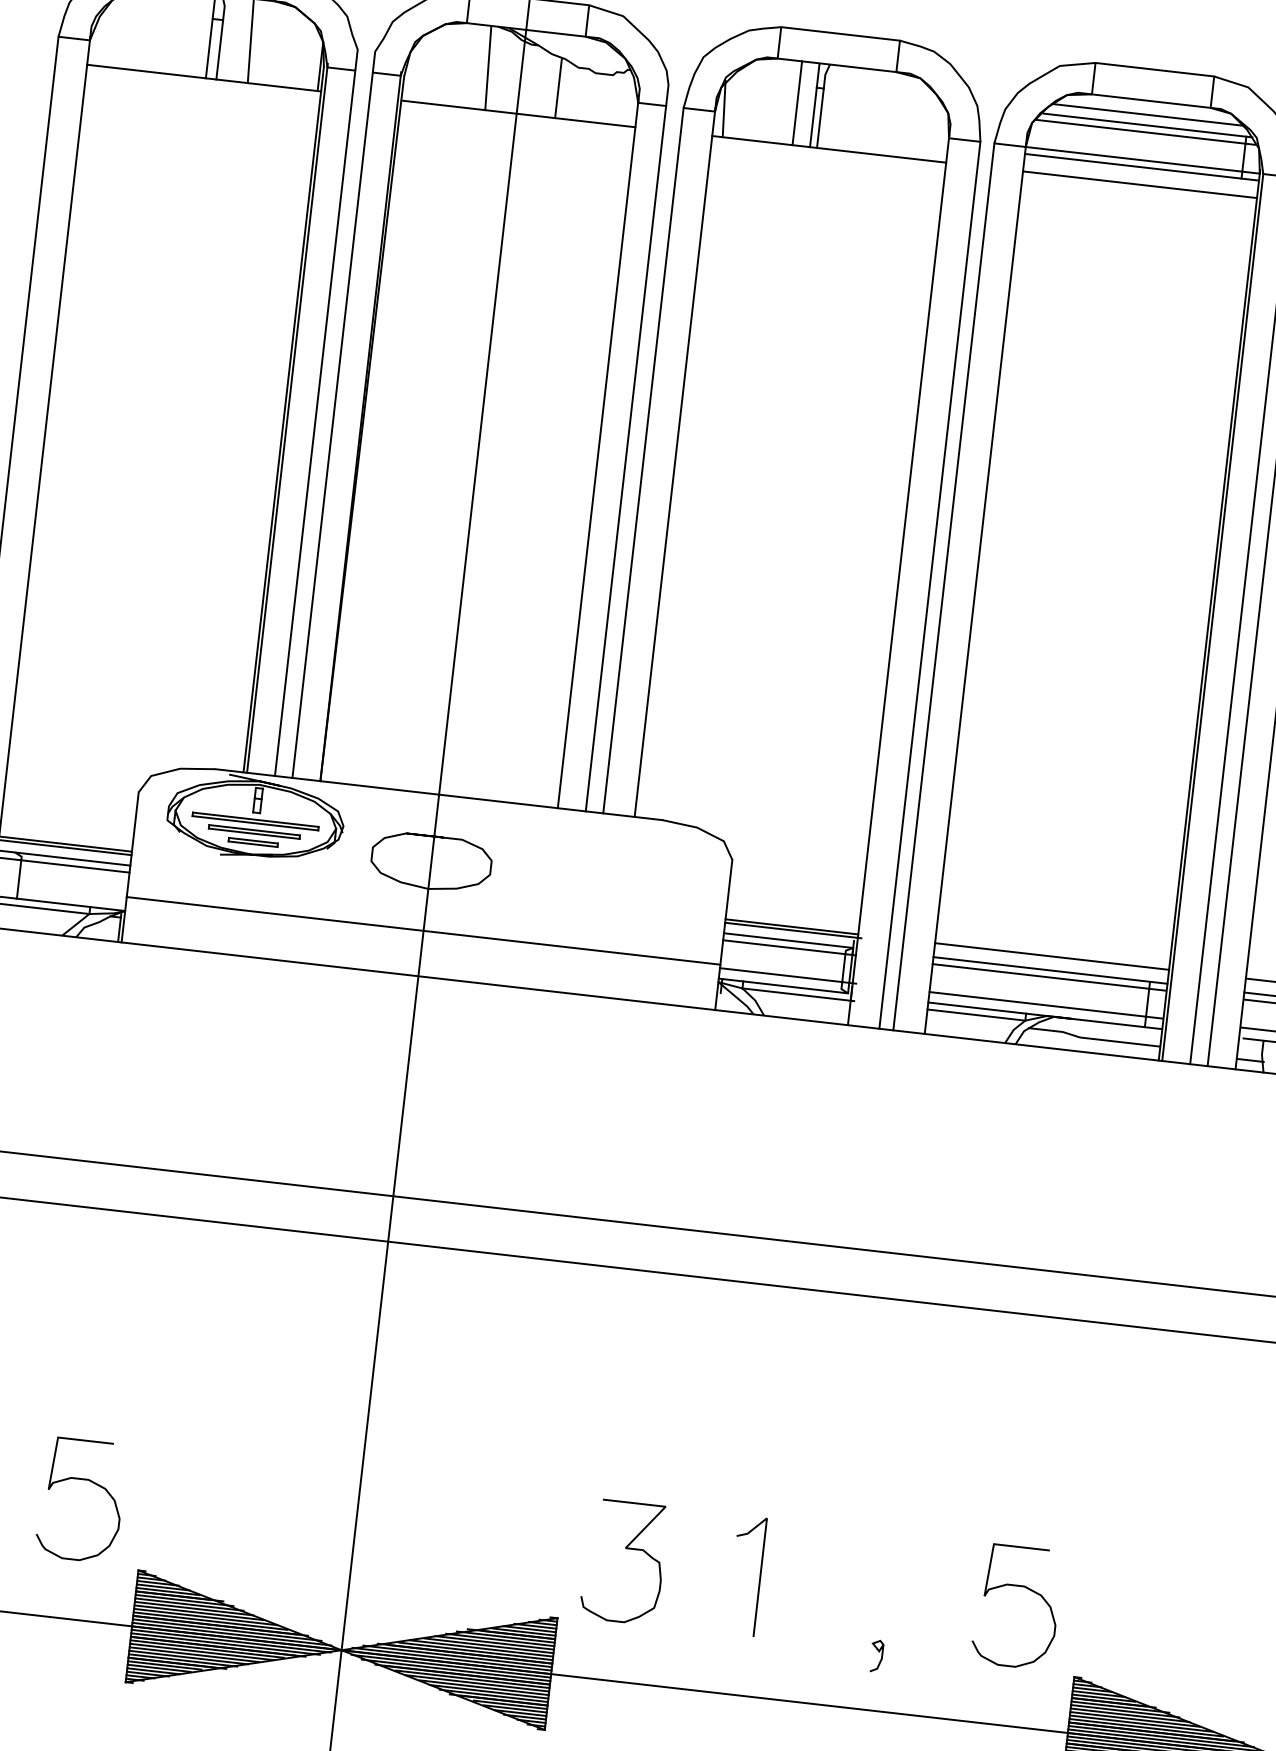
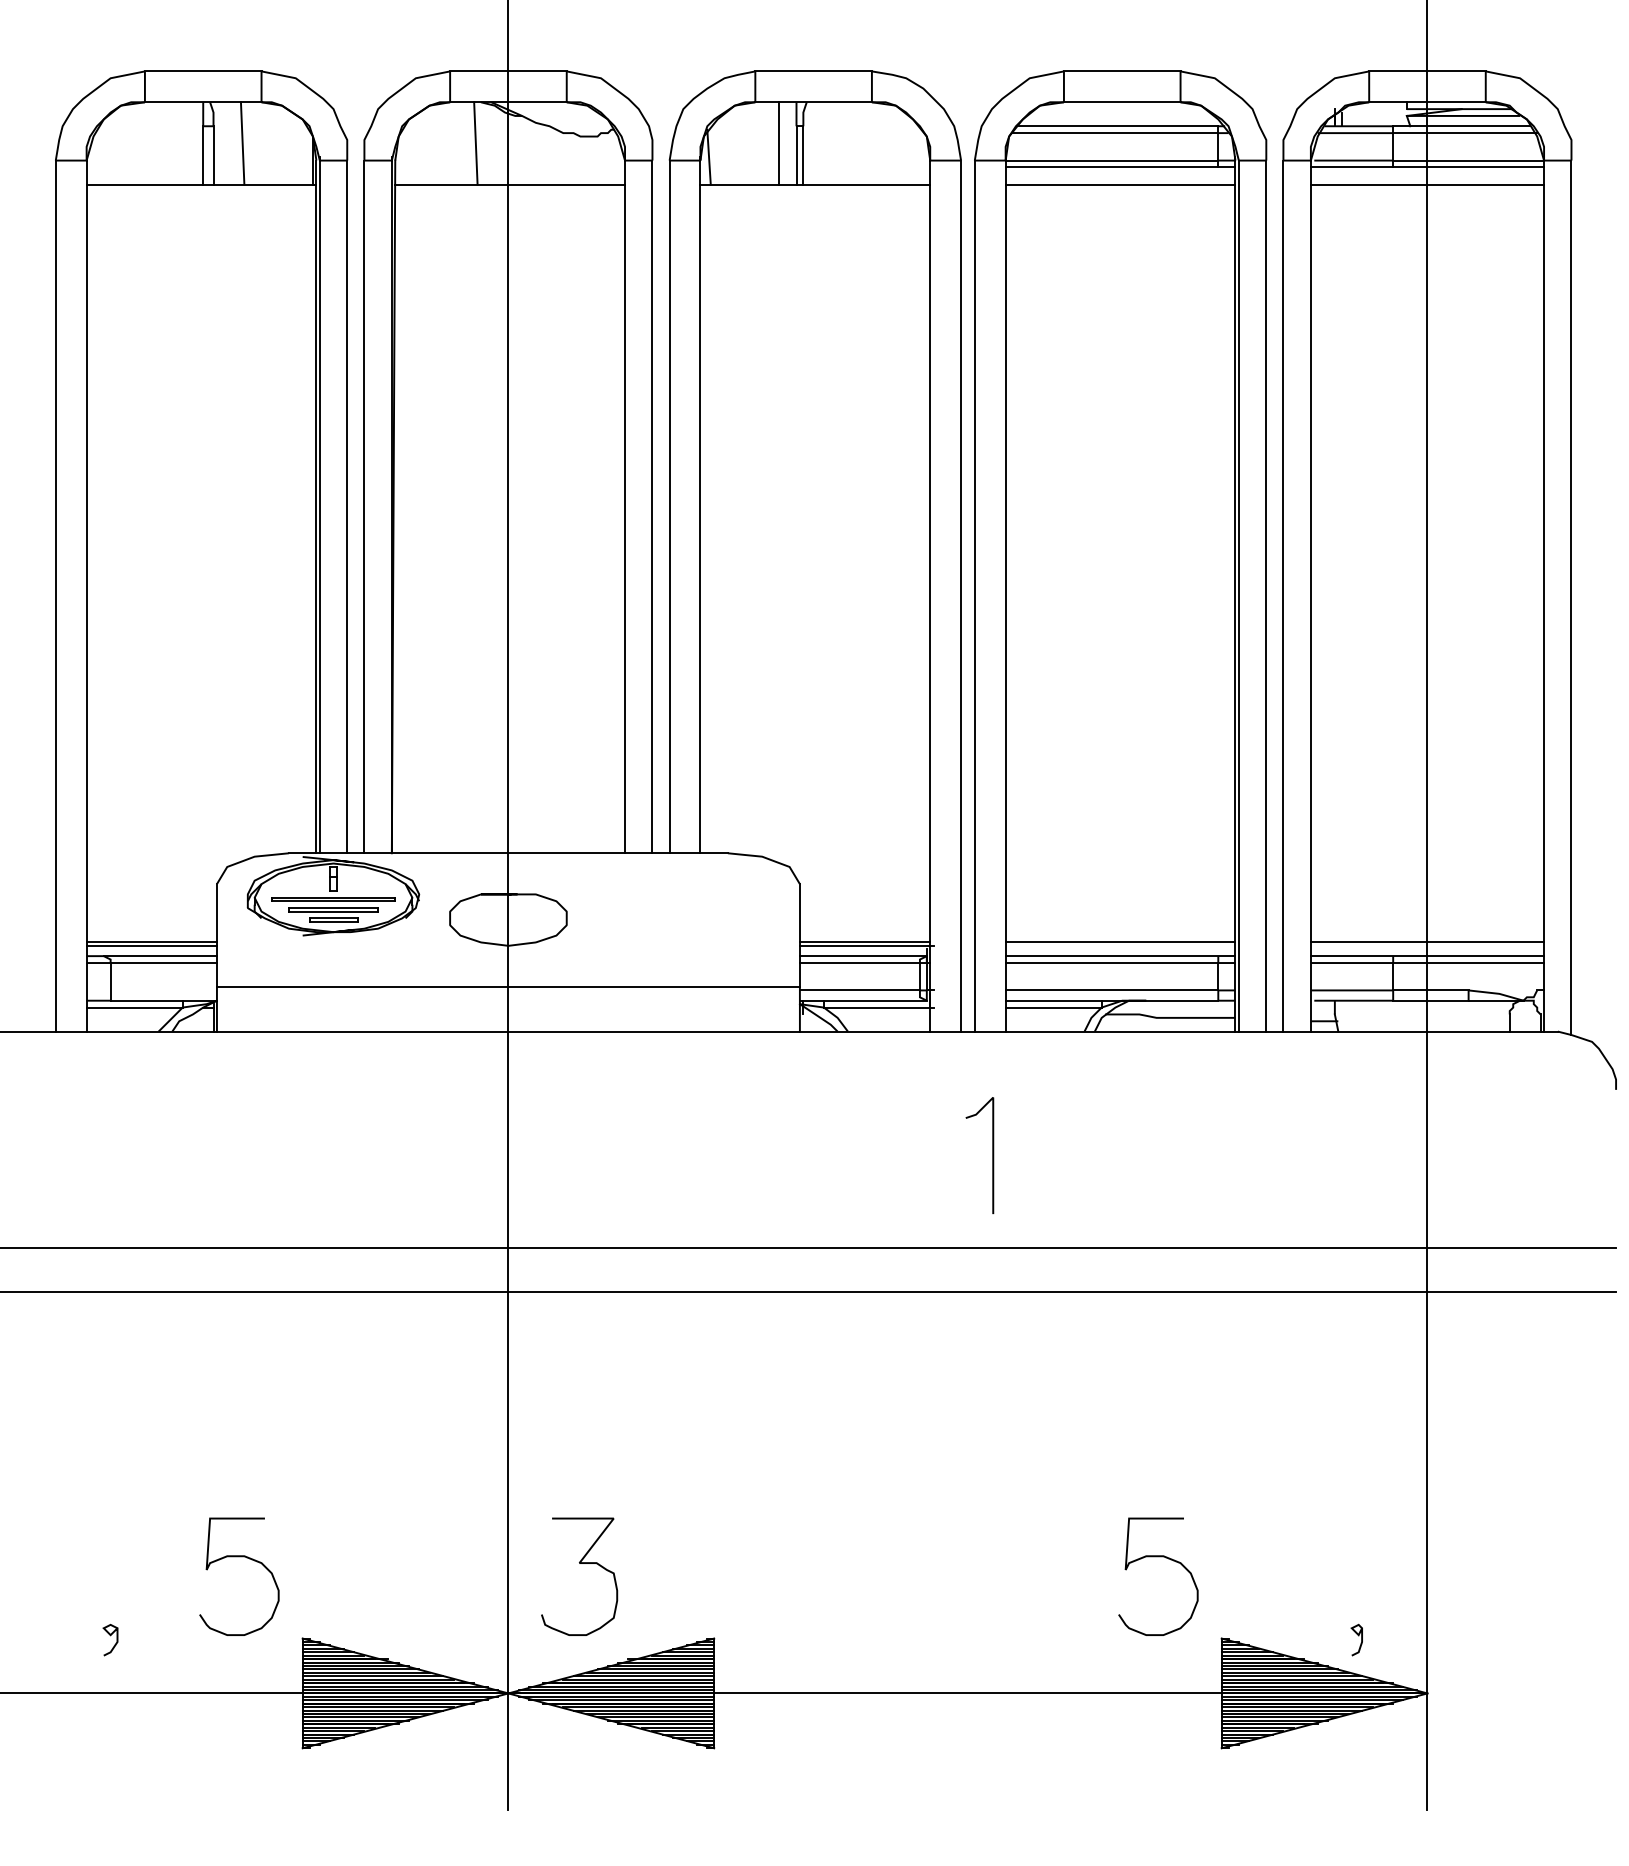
line: (558, 88) -> (546, 155), removed
line: (1147, 114) -> (1120, 115), removed
curve: (625, 1548) -> (579, 1563), moved
curve: (759, 1577) -> (992, 1155), moved
curve: (878, 1652) -> (1358, 1636), moved

